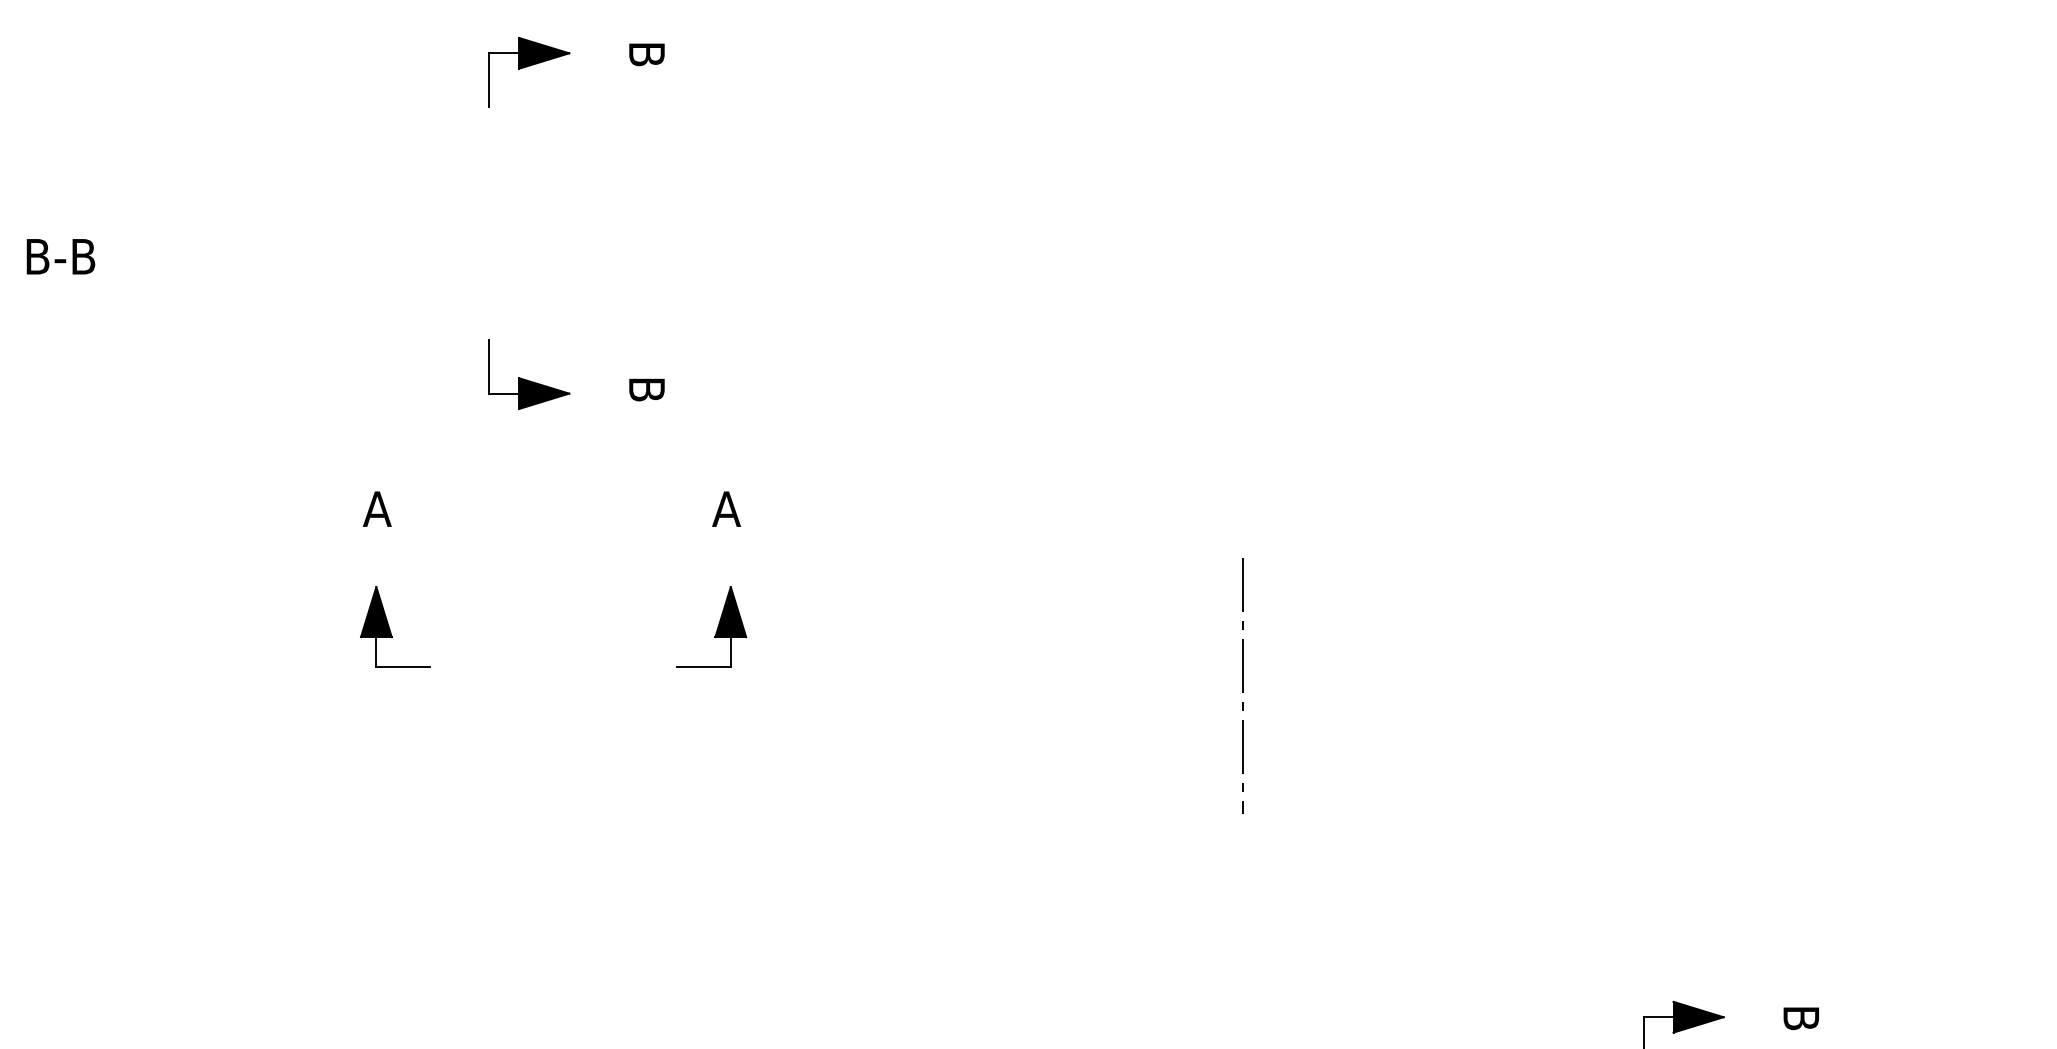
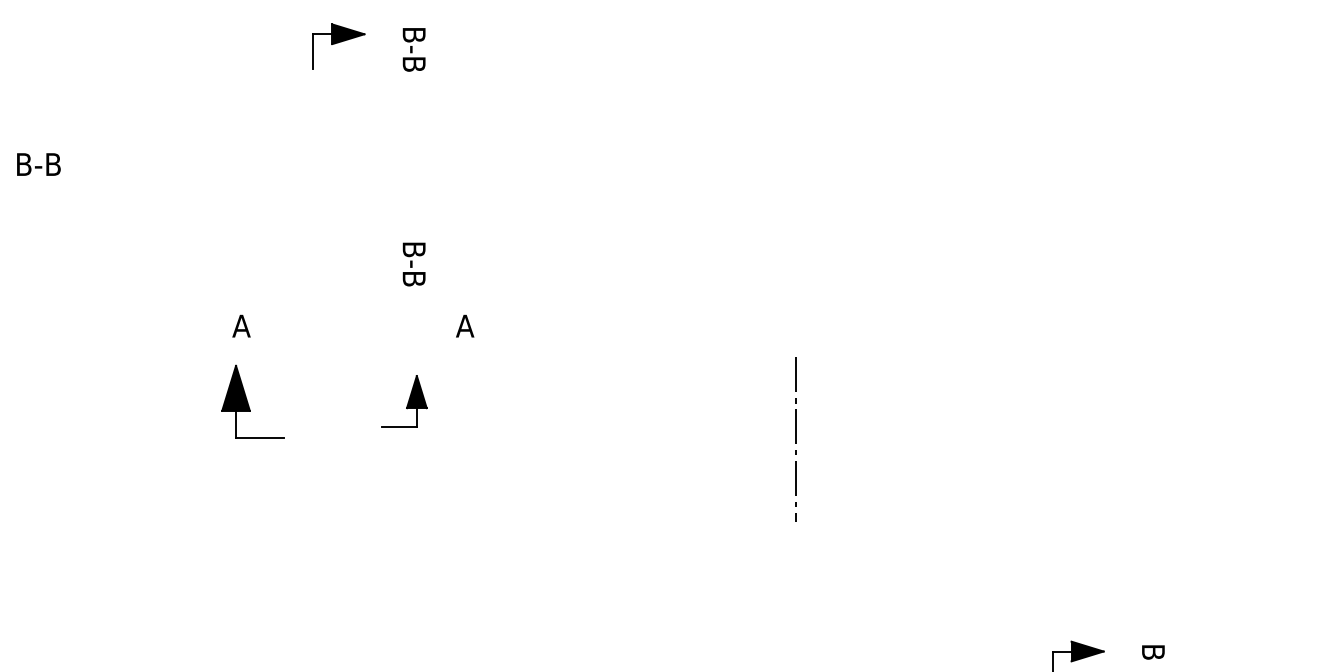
text: (645, 91) -> (413, 58), B -> B-B
part: (528, 373) -> (338, 239), removed
text: (645, 426) -> (413, 273), B -> B-B
part: (394, 626) -> (252, 401), size x1.4
part: (711, 626) -> (404, 401), moved

